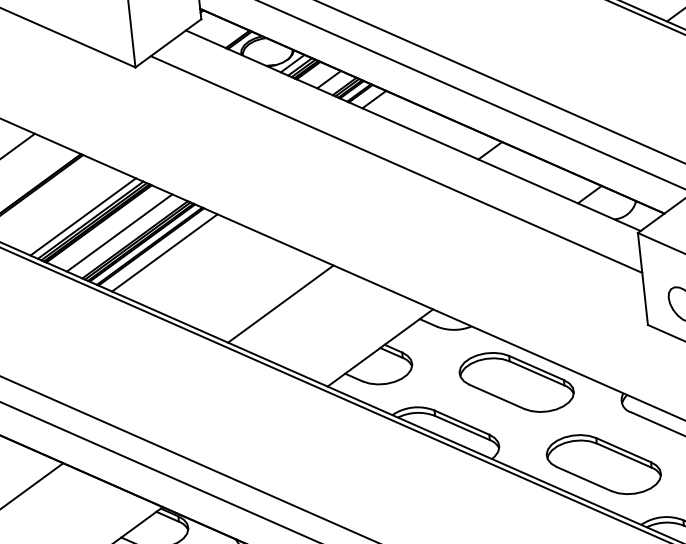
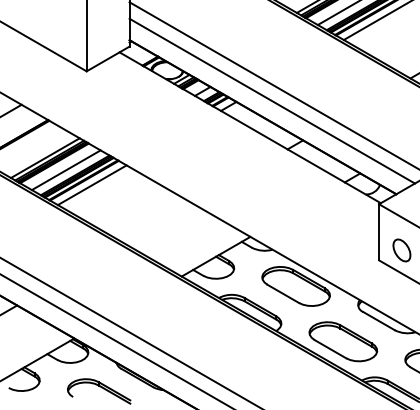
line: (395, 163) -> (237, 146), removed
line: (280, 303) -> (158, 223), removed

